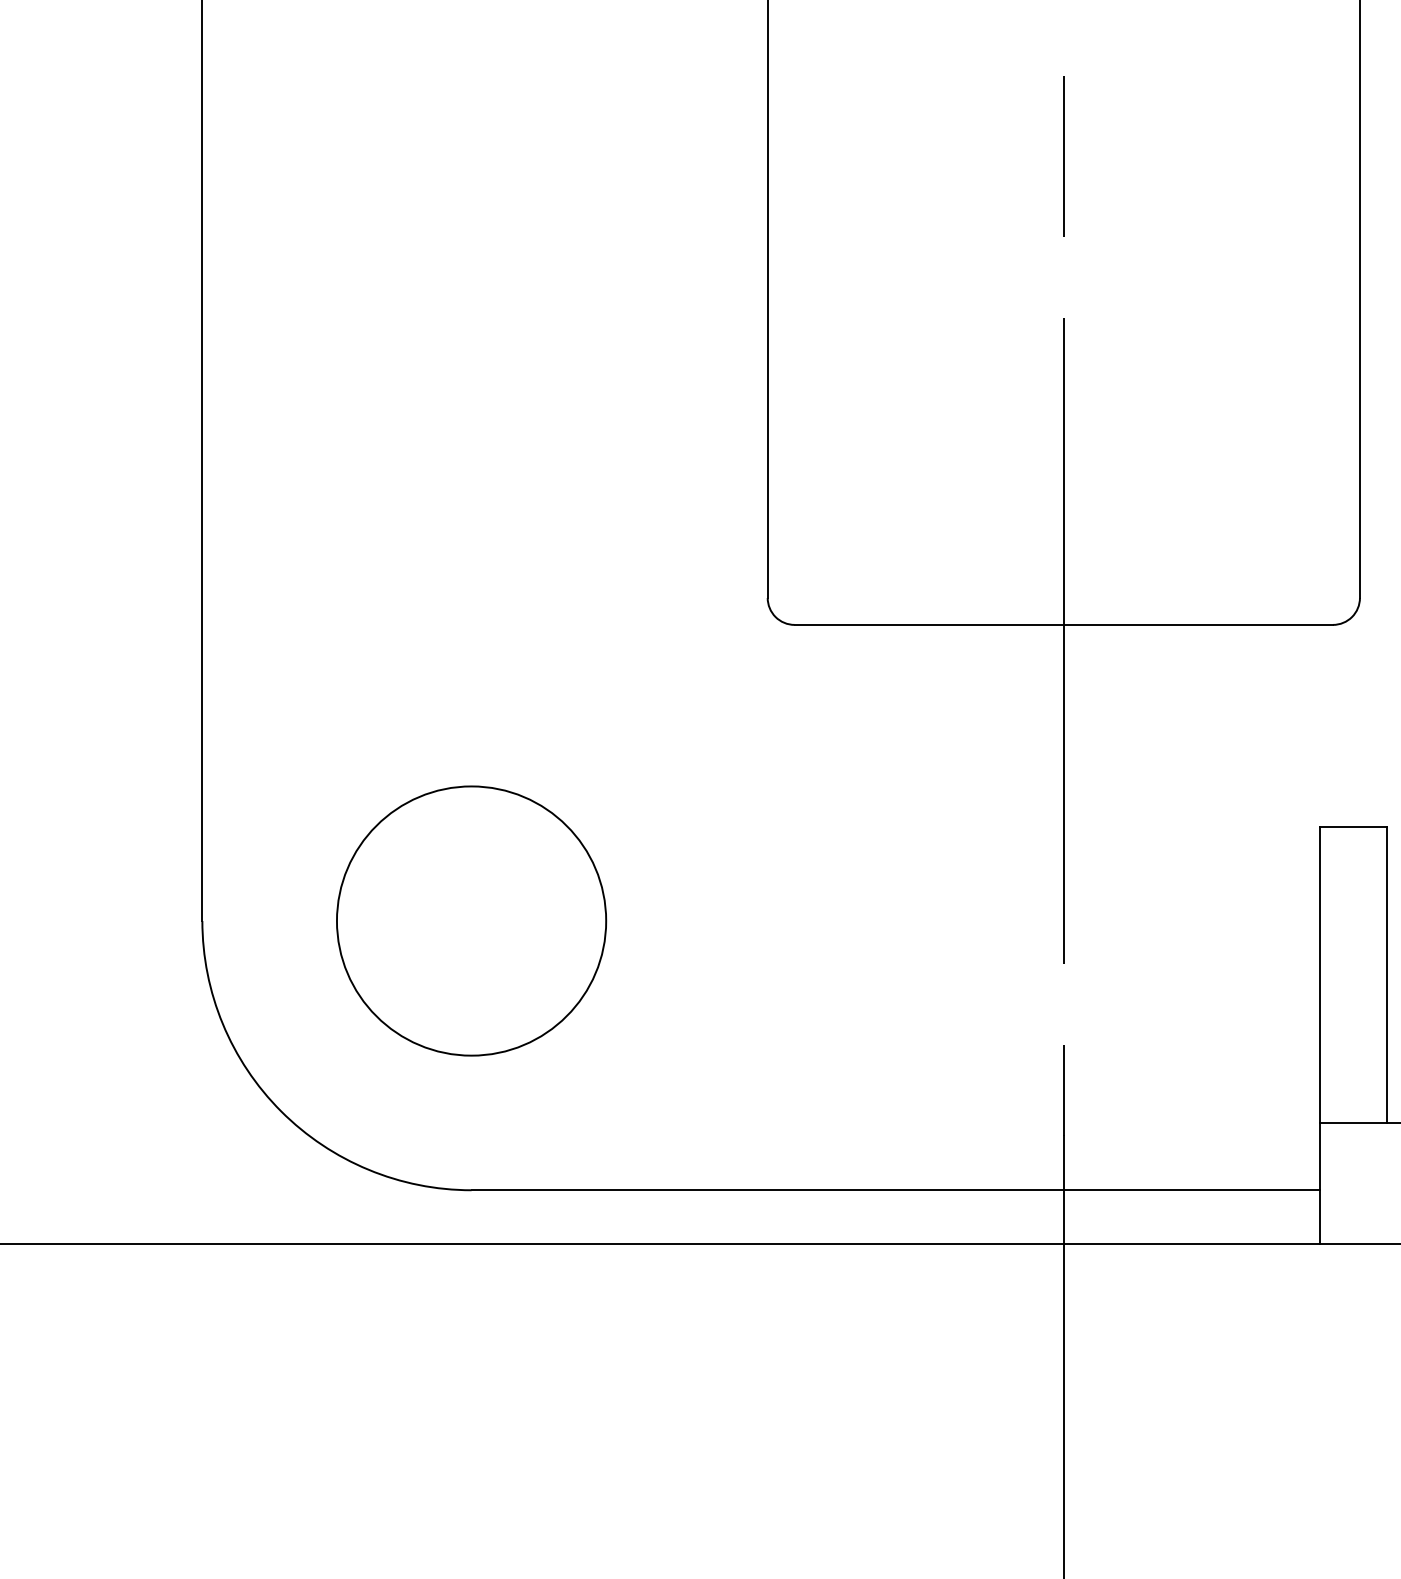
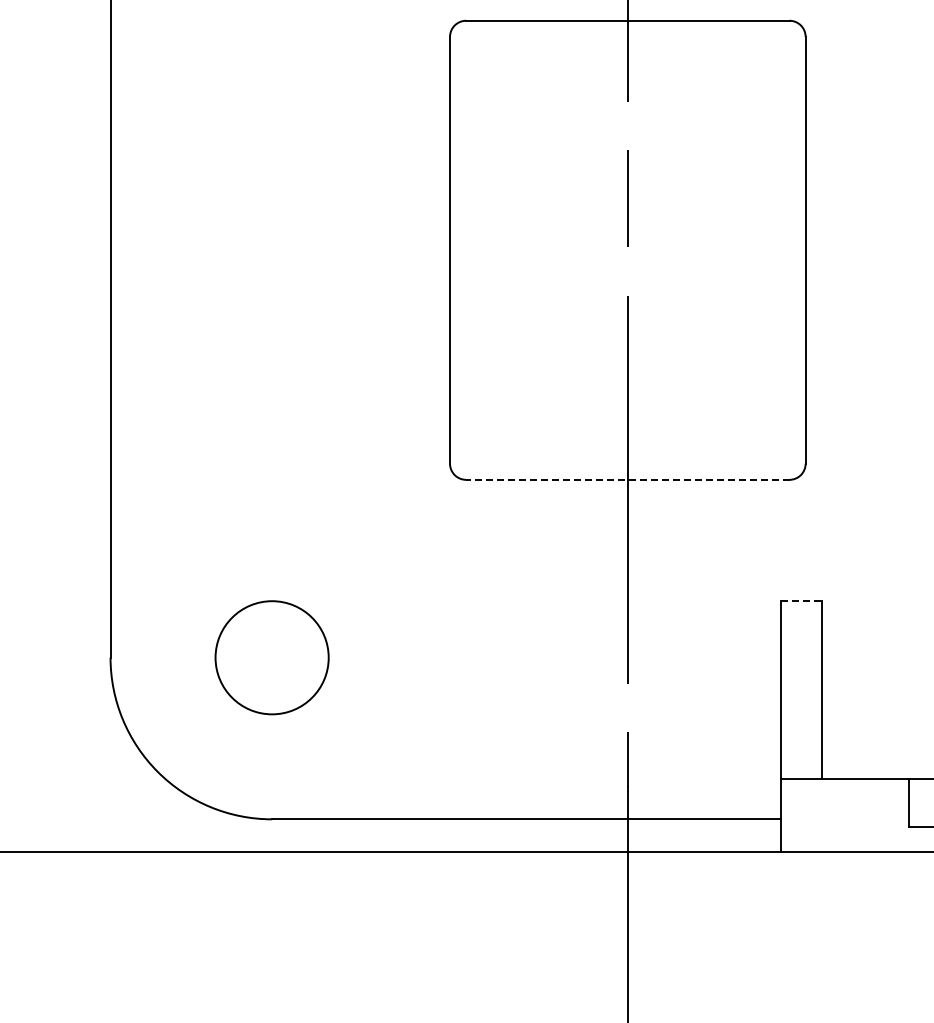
line: (1063, 624) -> (627, 479), solid -> dashed
line: (1354, 827) -> (802, 601), solid -> dashed
circle: (470, 920) -> (271, 657), size x0.7

